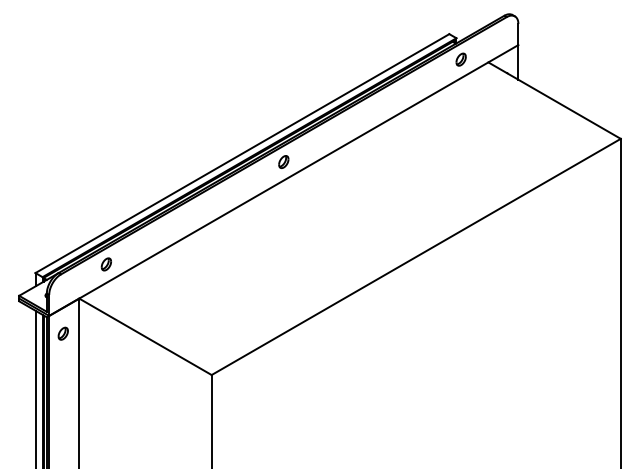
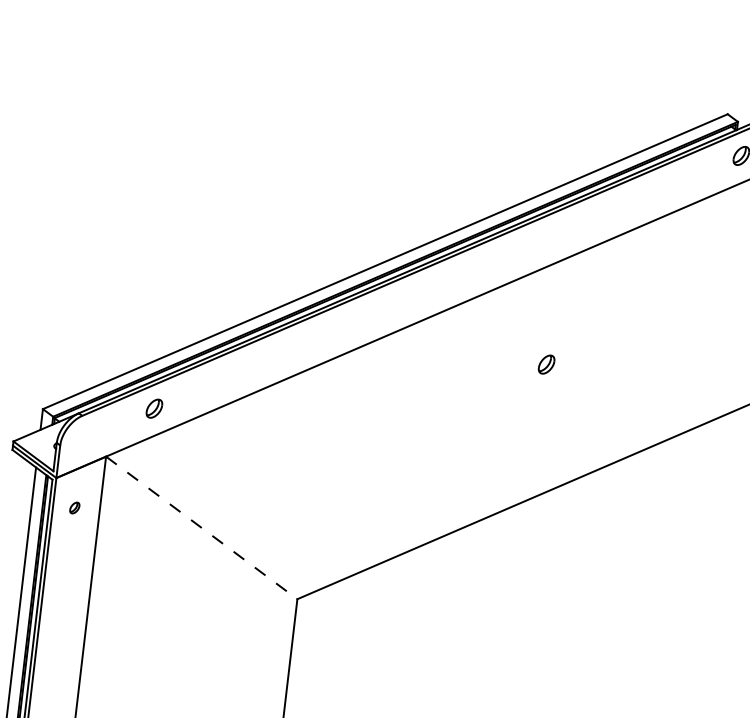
part: (283, 161) -> (546, 363), moved
part: (62, 333) -> (73, 507), size x0.6
line: (145, 337) -> (201, 529), solid -> dashed

